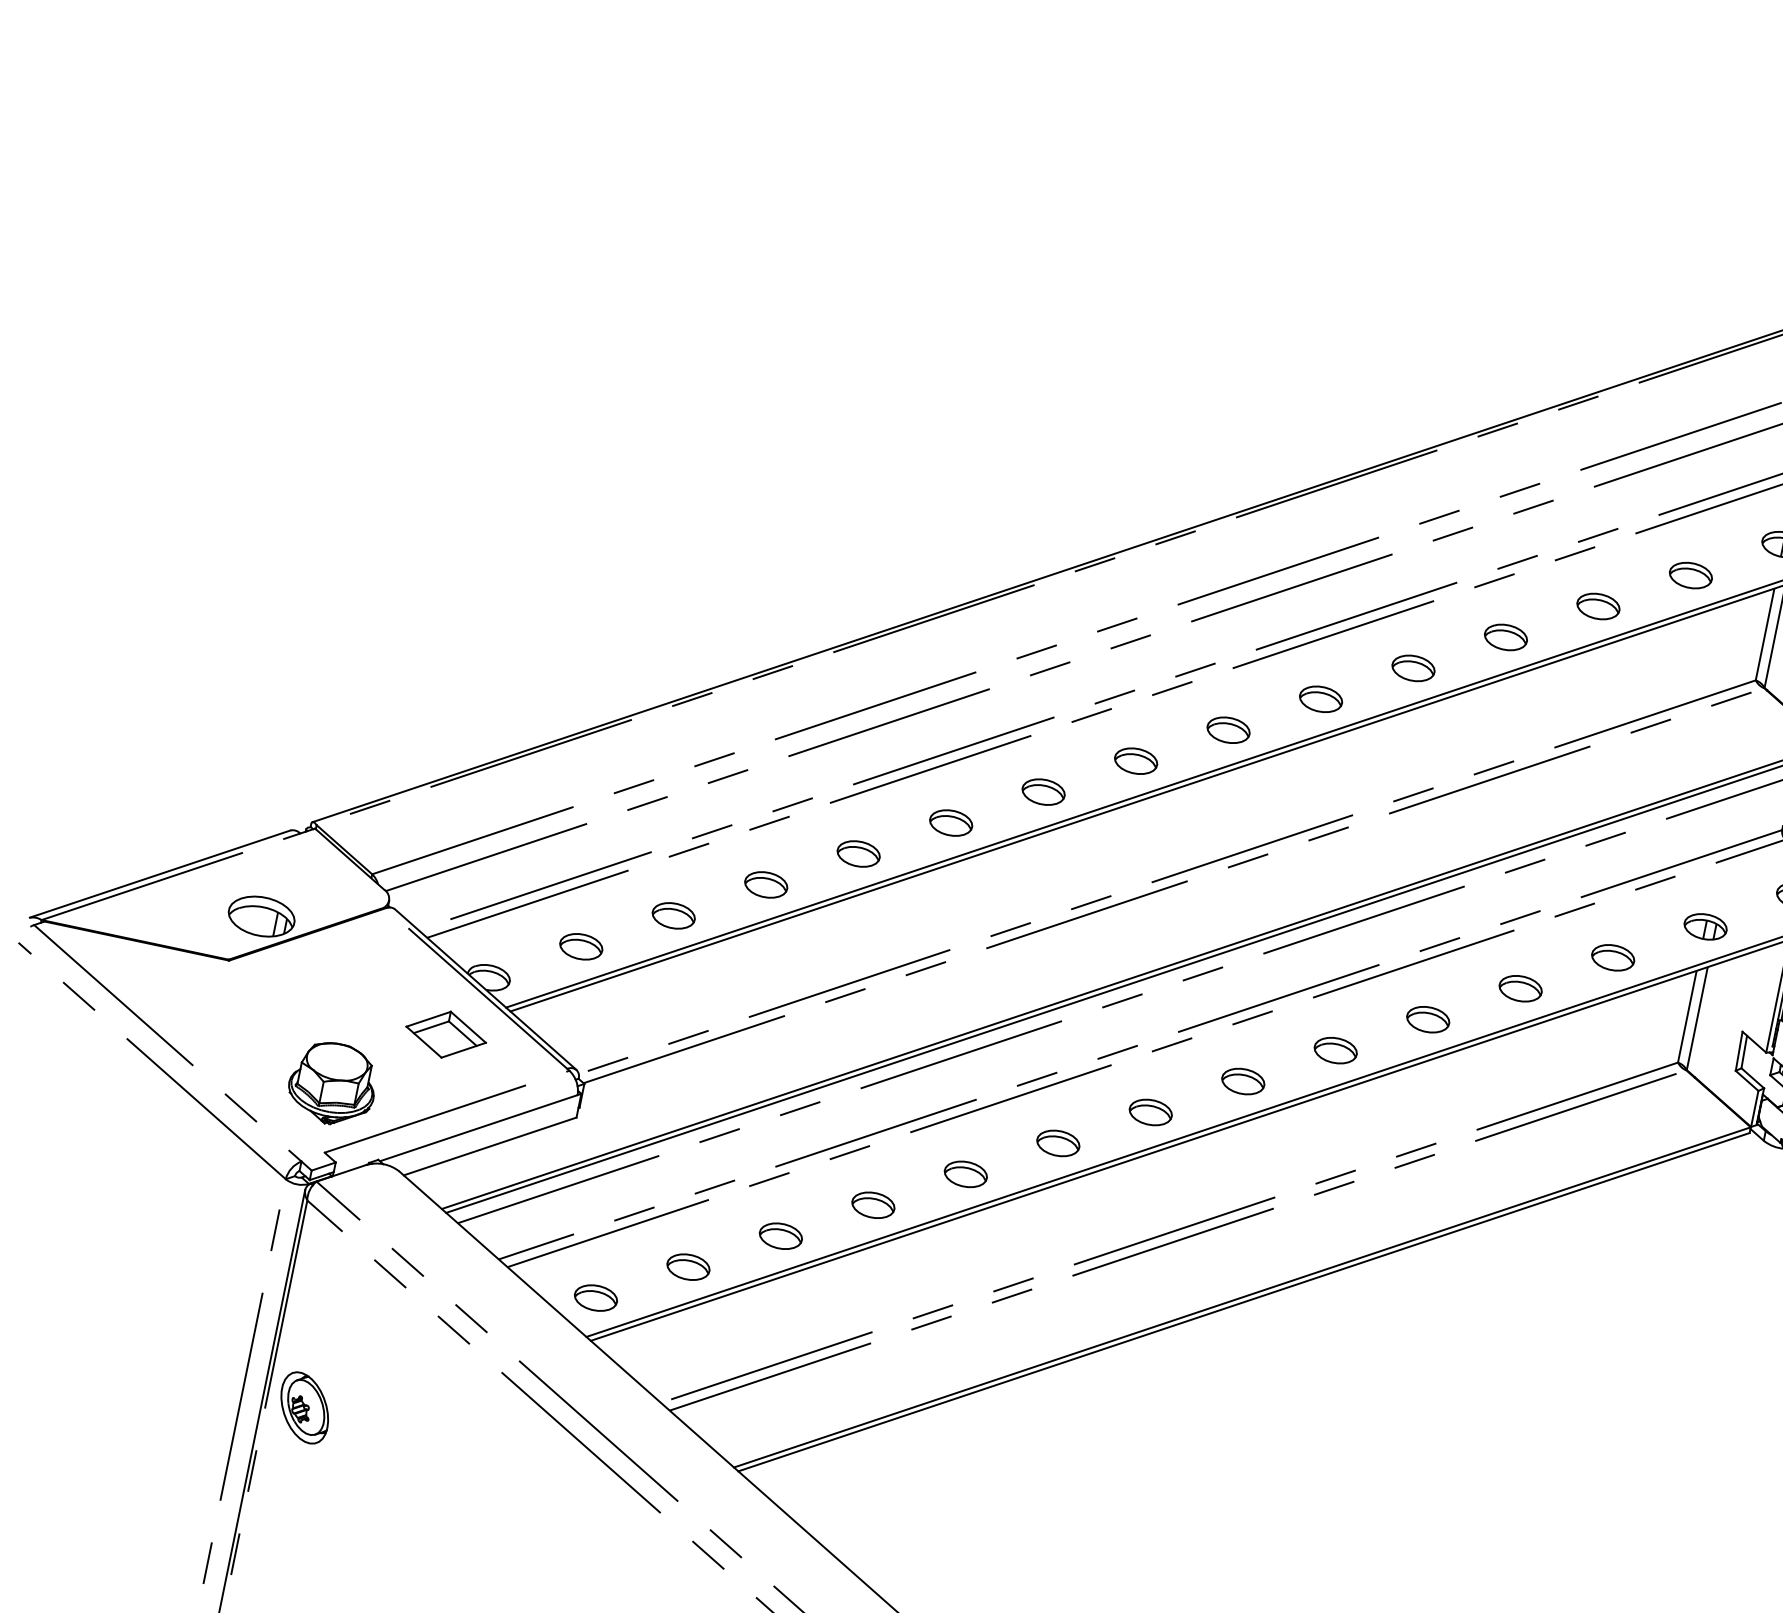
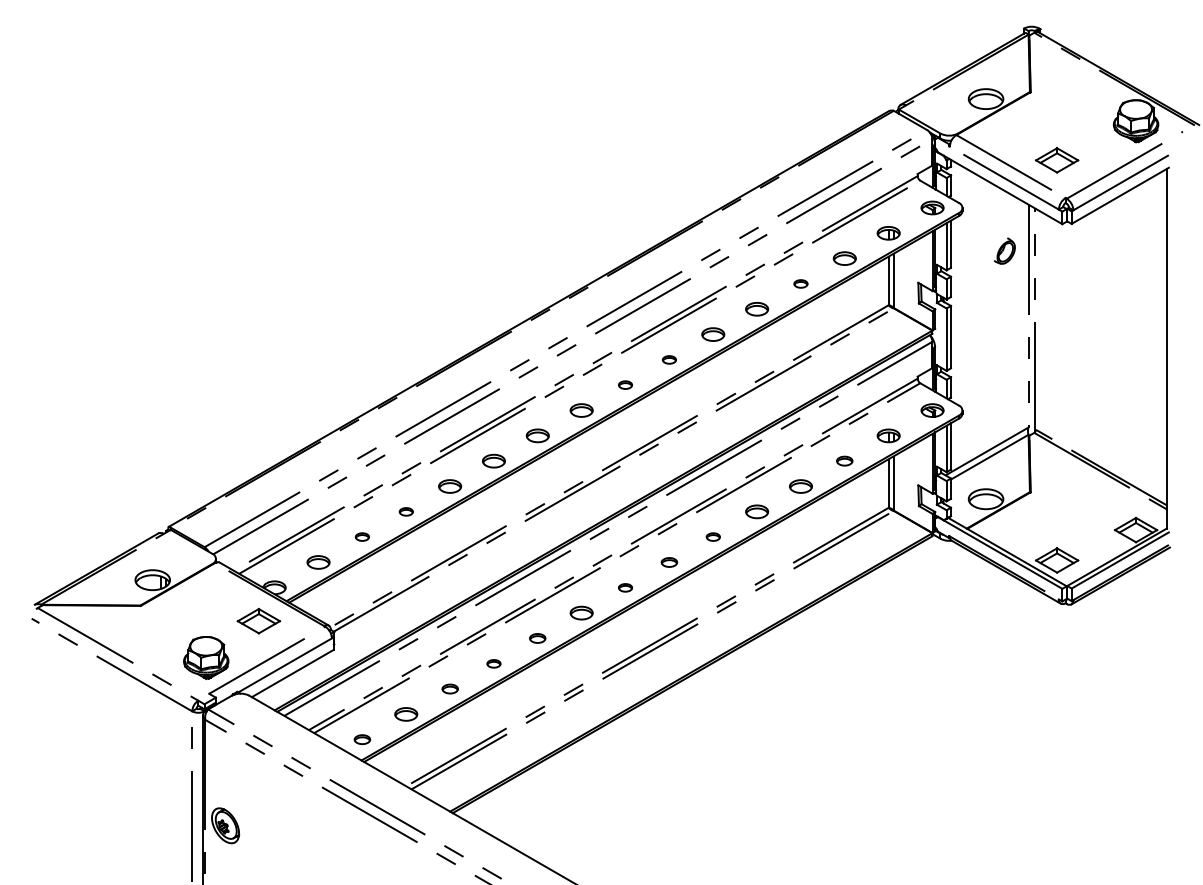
part: (1597, 605) -> (800, 283), size x0.6
part: (1321, 698) -> (669, 359), size x0.6
part: (1228, 728) -> (625, 384), size x0.6
part: (766, 884) -> (406, 511), size x0.6
part: (674, 914) -> (362, 536), size x0.6
part: (1612, 956) -> (844, 460), size x0.7
part: (1336, 1049) -> (713, 536), size x0.6
part: (1243, 1081) -> (669, 562), size x0.7
part: (1150, 1111) -> (625, 587), size x0.6
part: (965, 1174) -> (537, 638), size x0.7
part: (872, 1204) -> (493, 663), size x0.6
part: (781, 1235) -> (450, 688), size x0.7
part: (596, 1297) -> (362, 739), size x0.7

